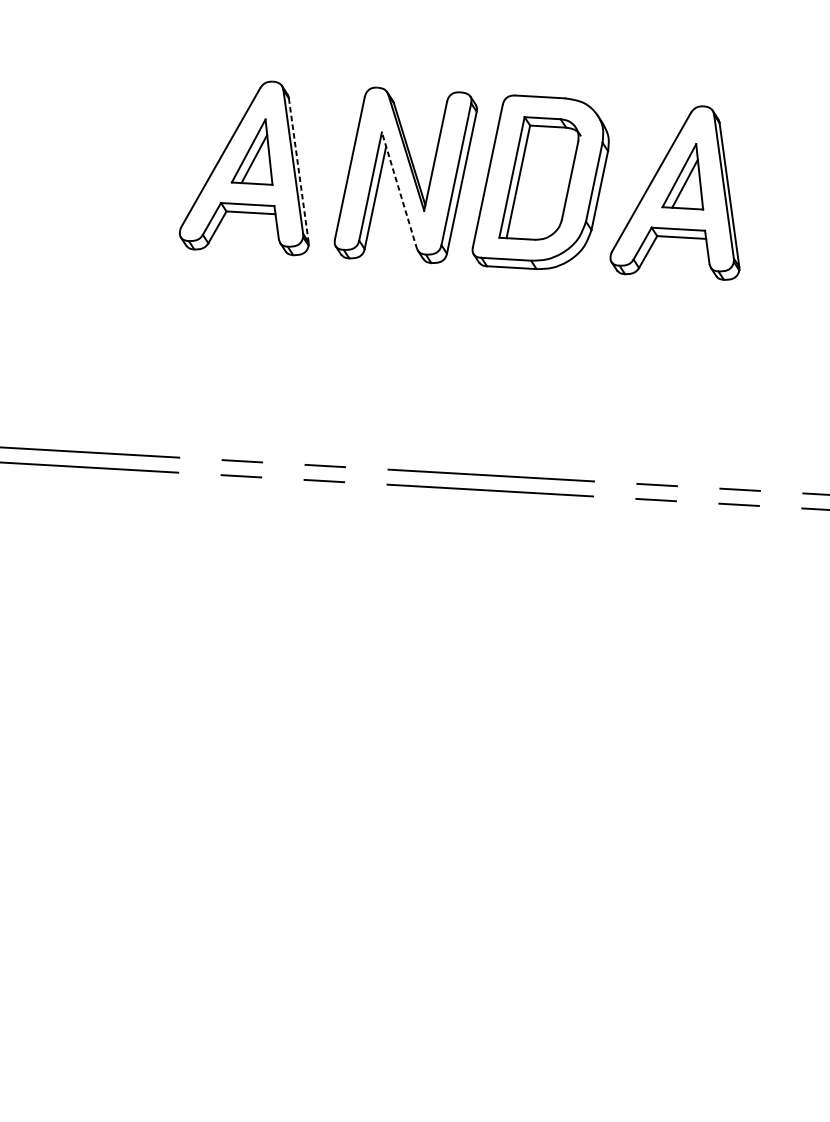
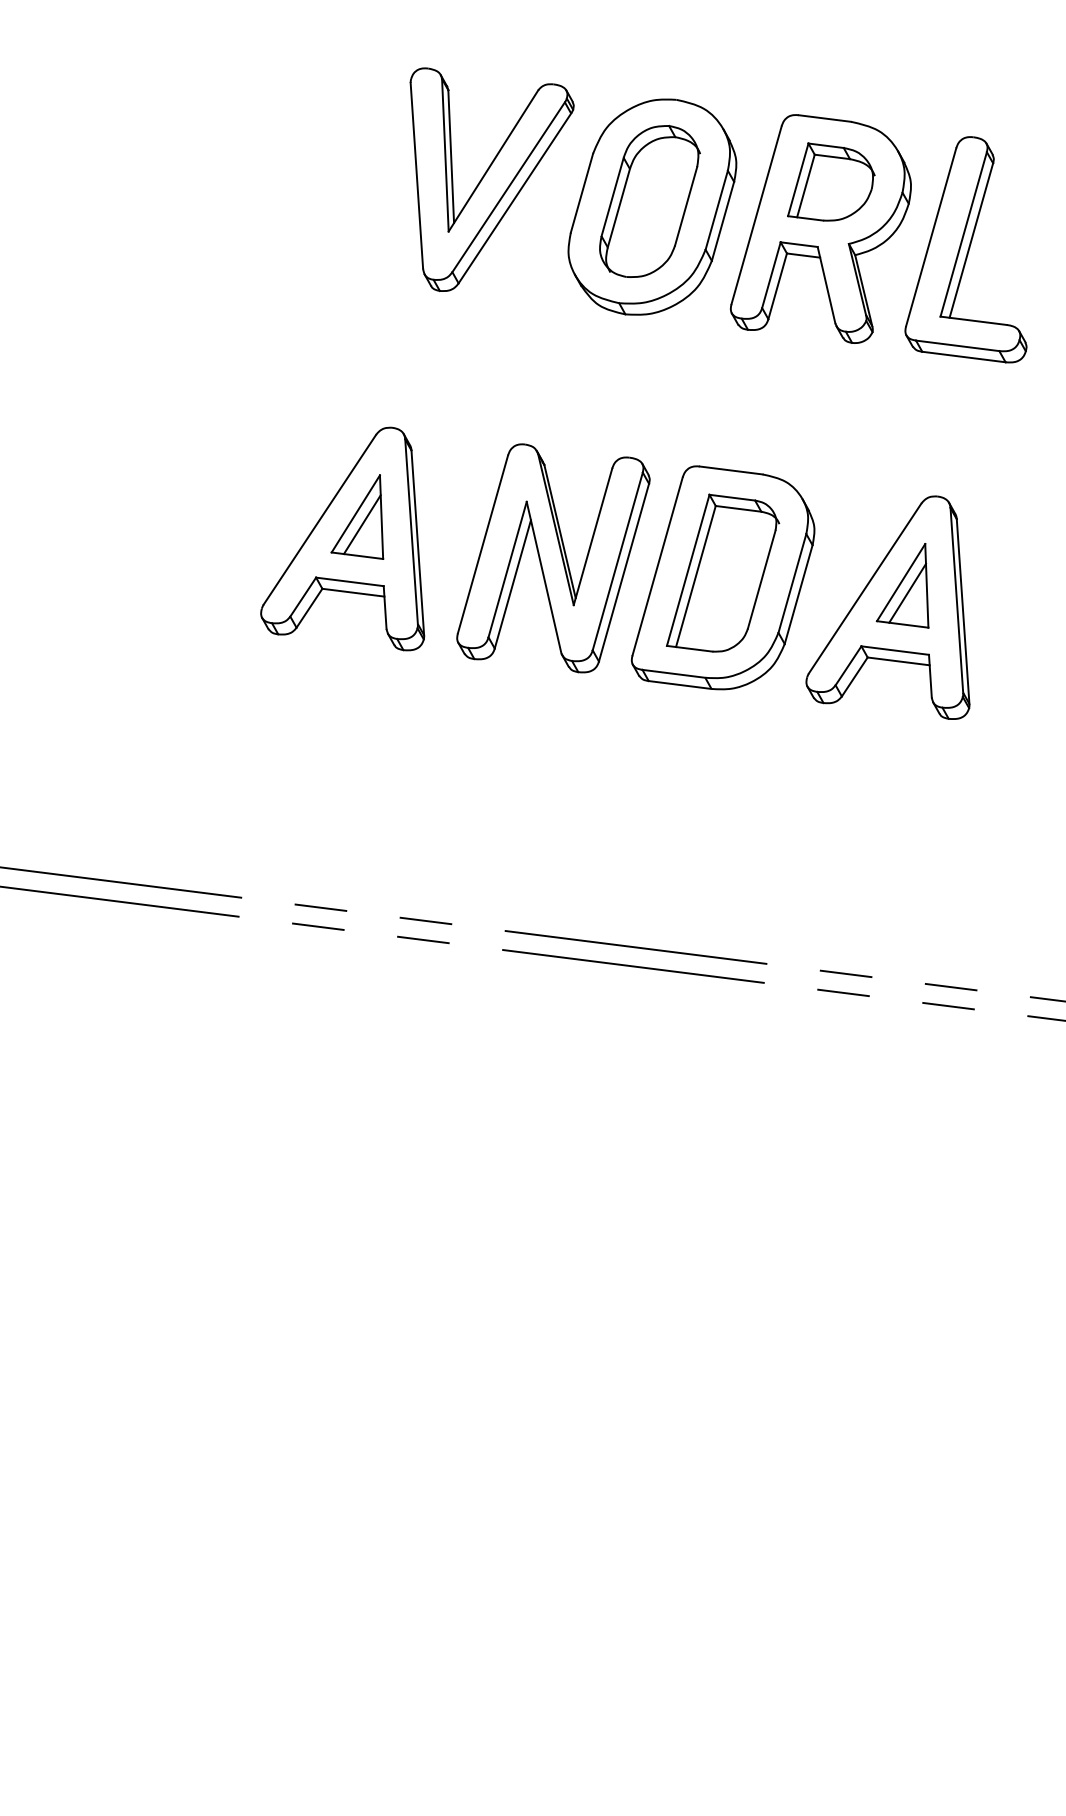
line: (298, 170) -> (417, 542), dashed -> solid
line: (399, 190) -> (544, 577), dashed -> solid

